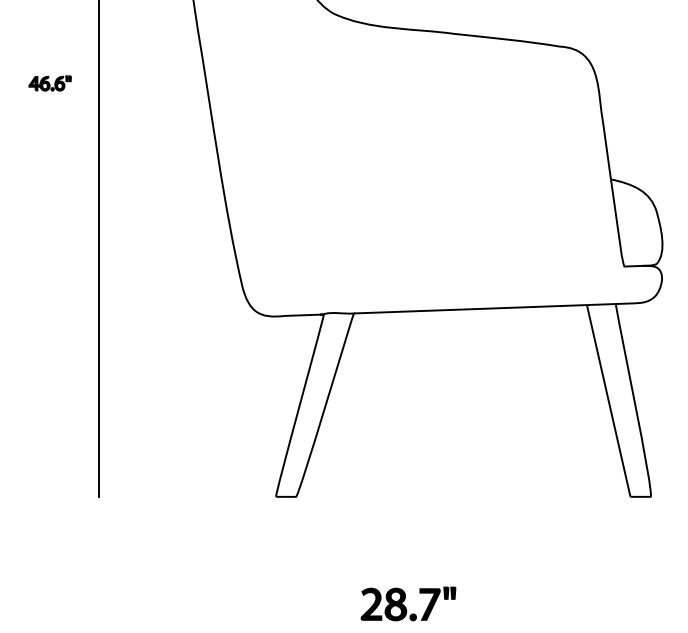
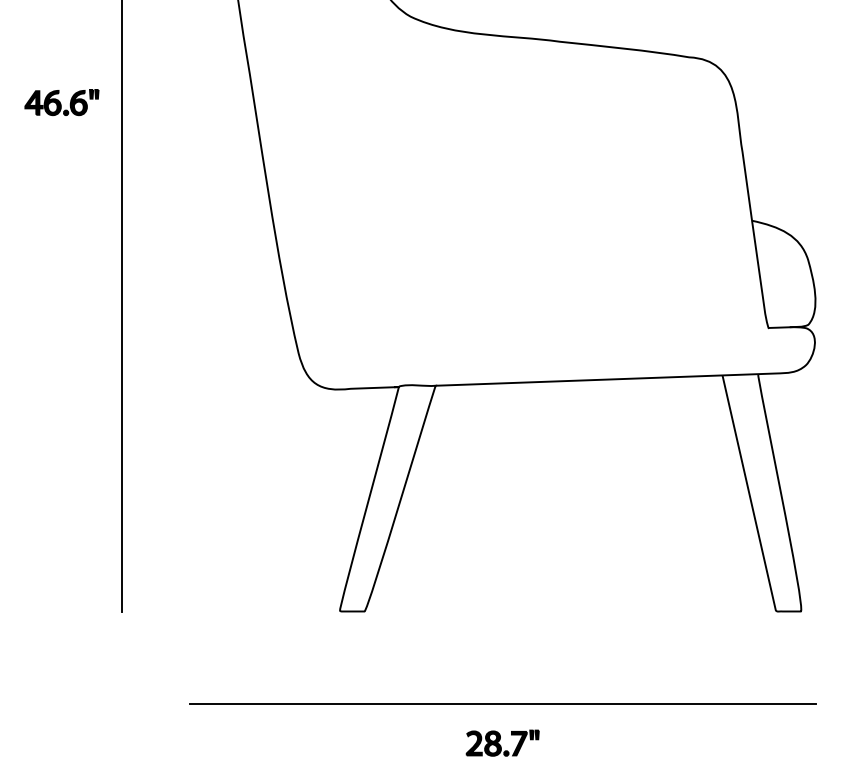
part: (49, 83) -> (61, 102), size x1.43
line: (408, 571) -> (502, 703), added
part: (408, 603) -> (502, 742), size x0.62

